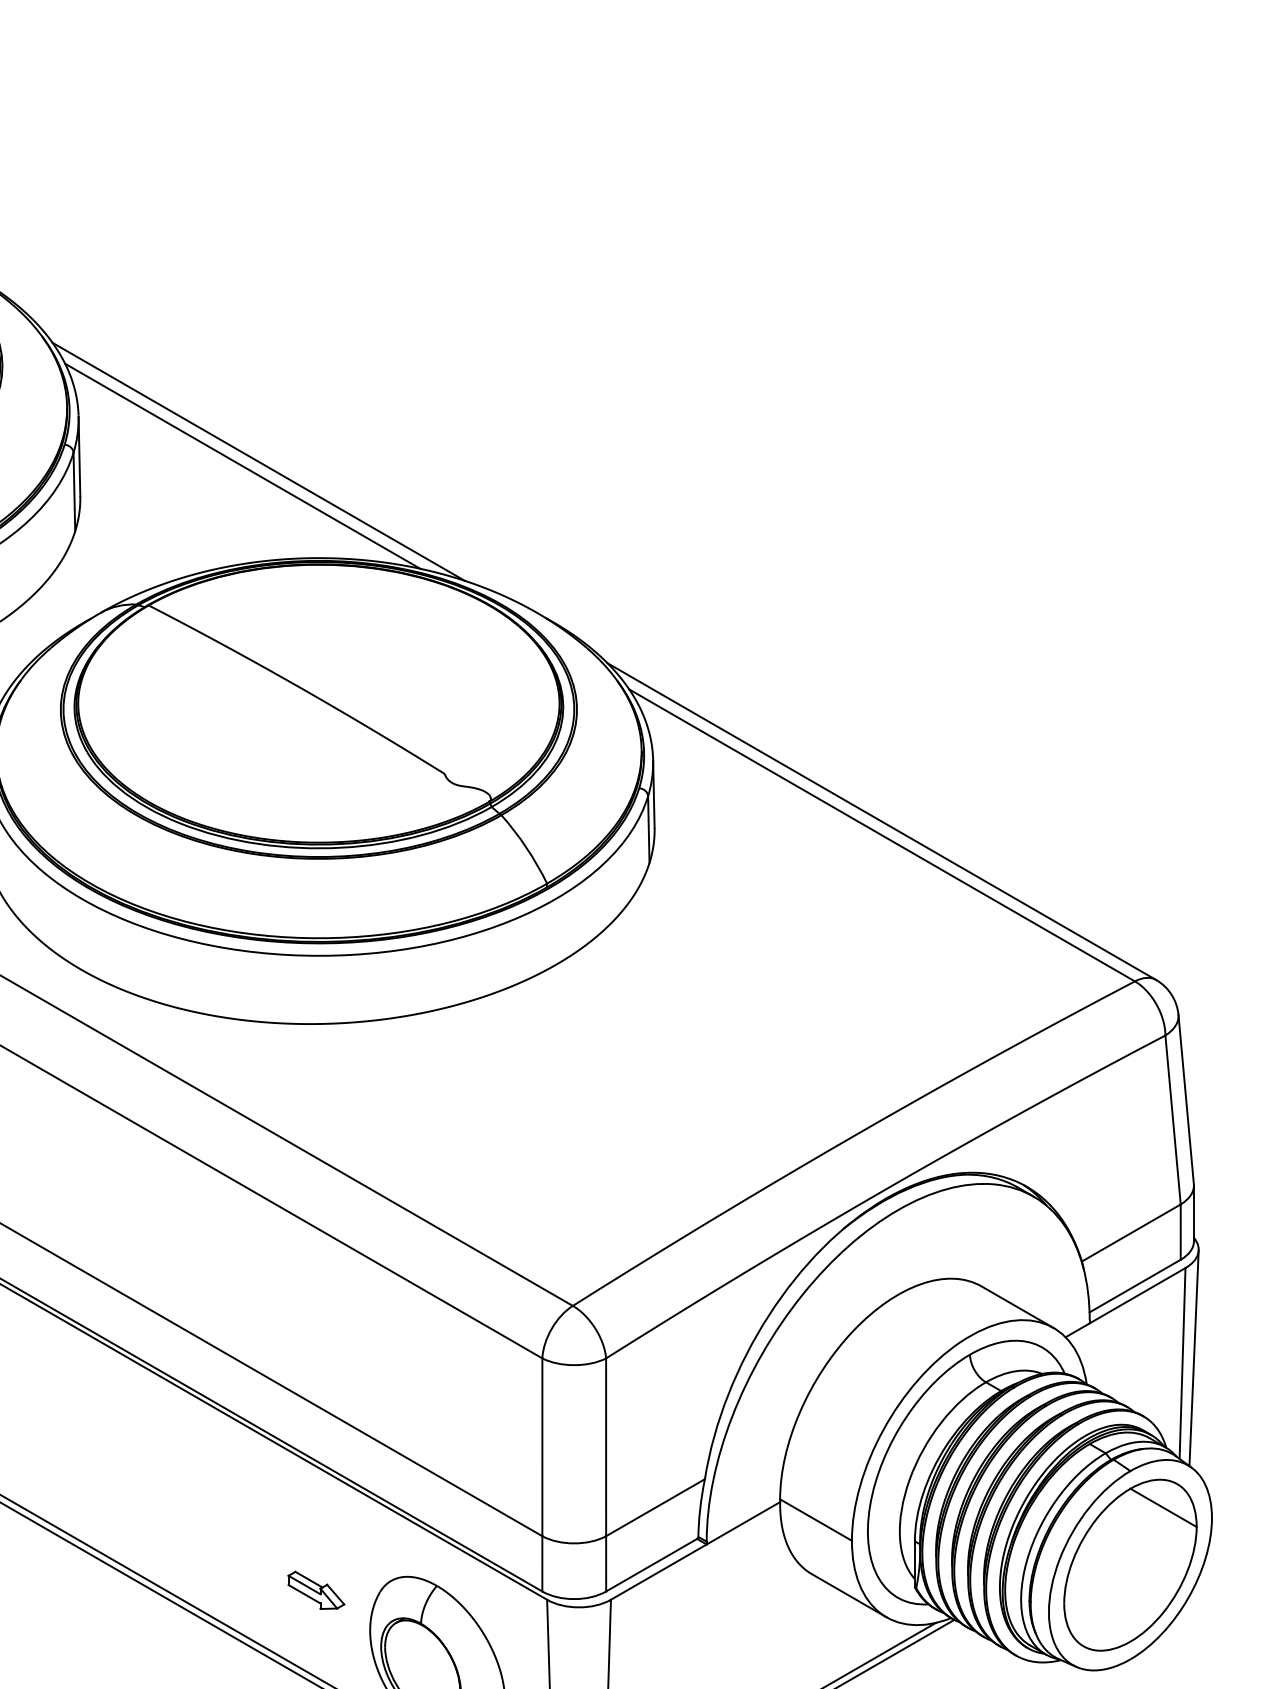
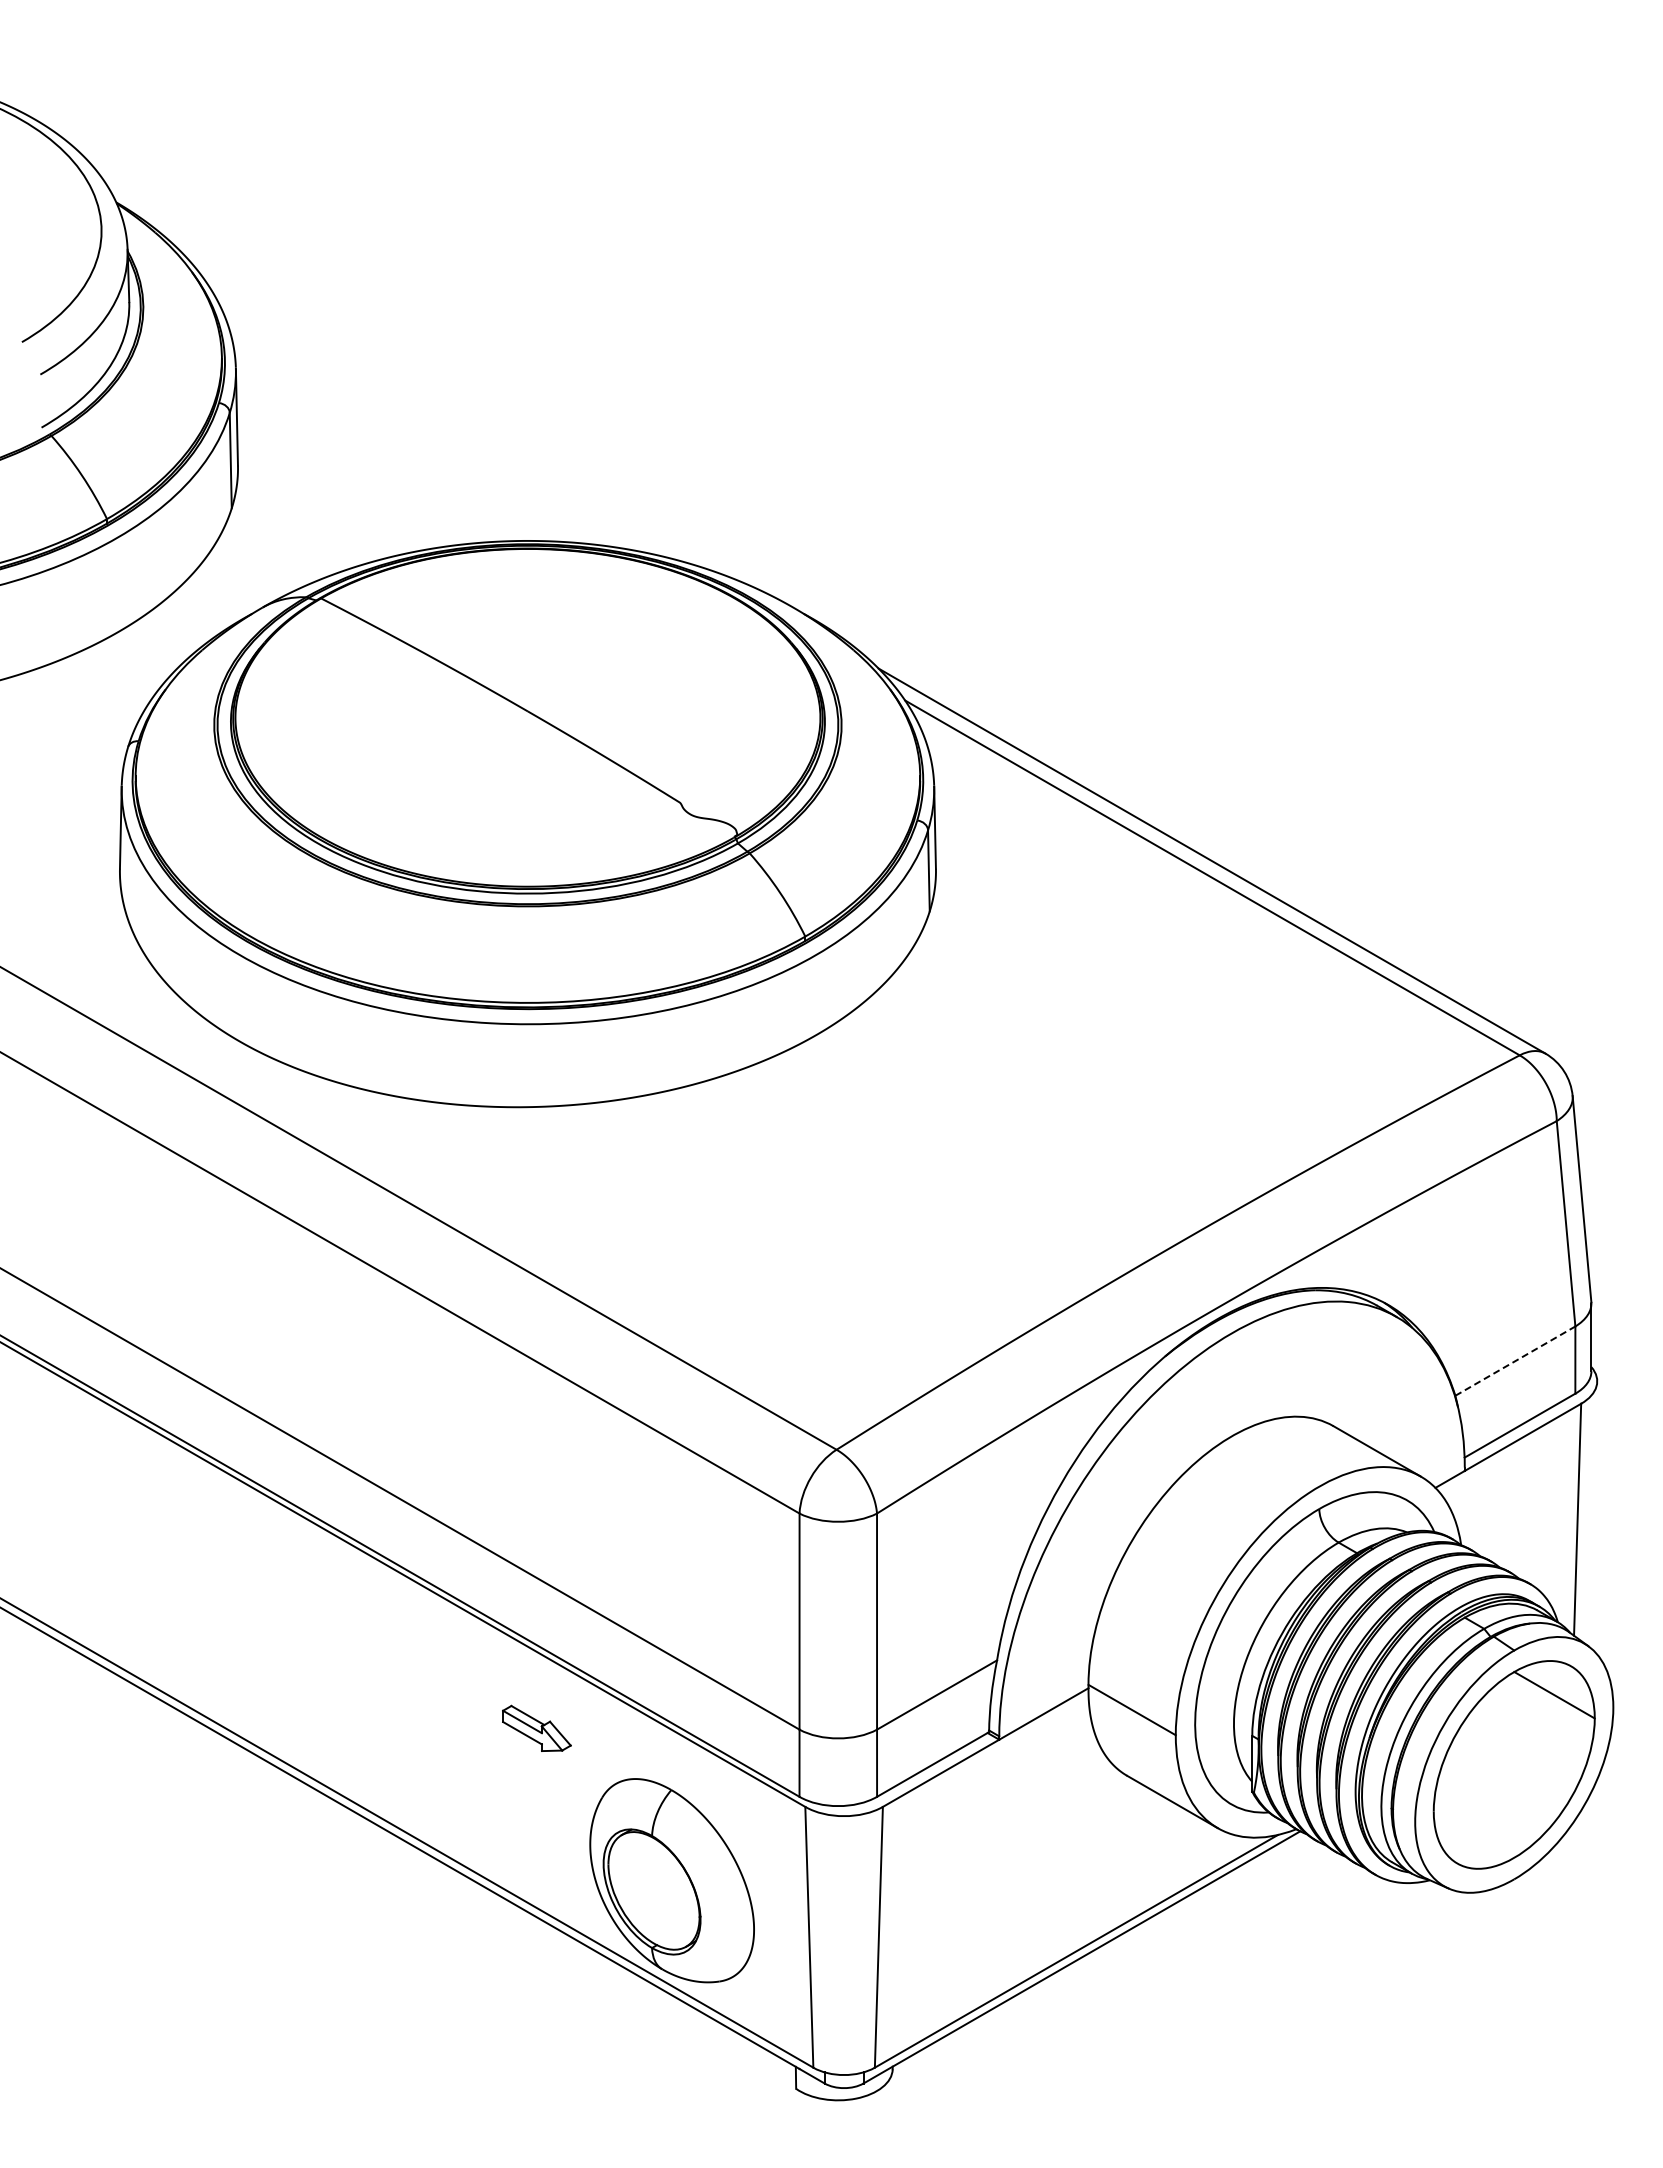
line: (258, 461) -> (454, 423), removed
line: (242, 465) -> (435, 428), removed
line: (1131, 1232) -> (1515, 1360), solid -> dashed
line: (1193, 1358) -> (1591, 1513), removed
part: (316, 1589) -> (536, 1727), moved

